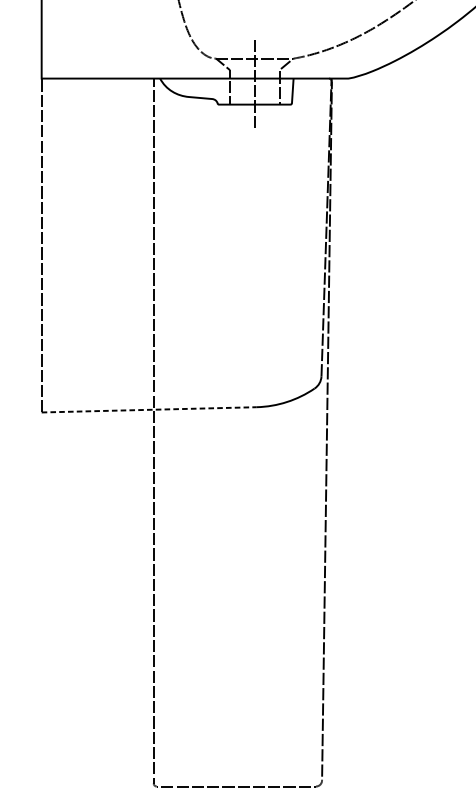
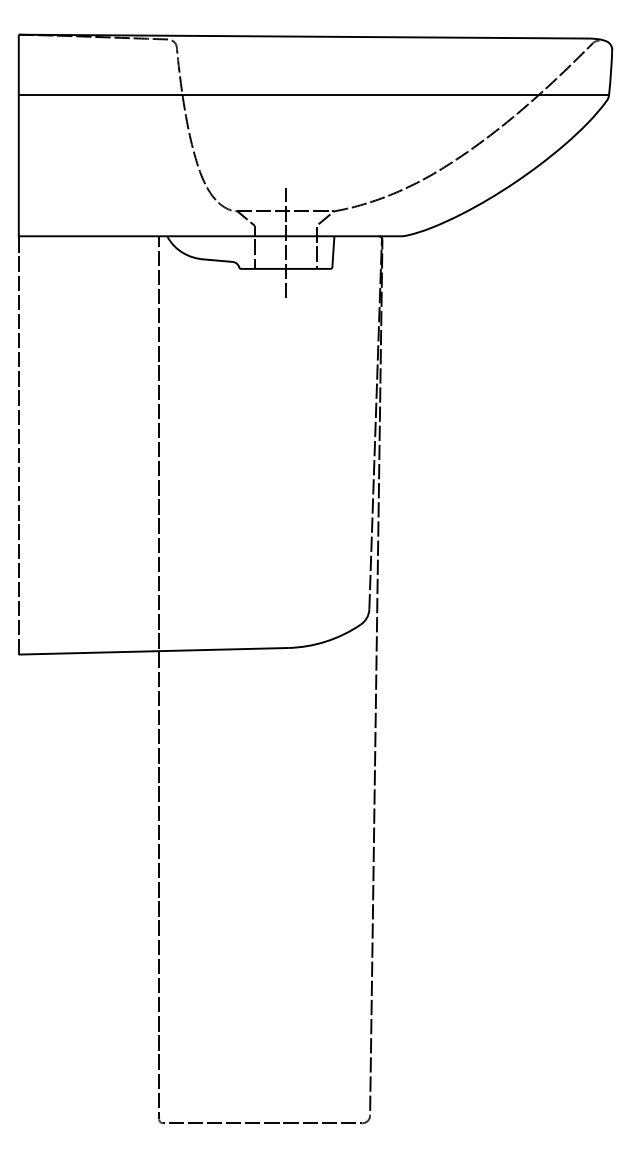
line: (149, 410) -> (153, 651), dashed -> solid

